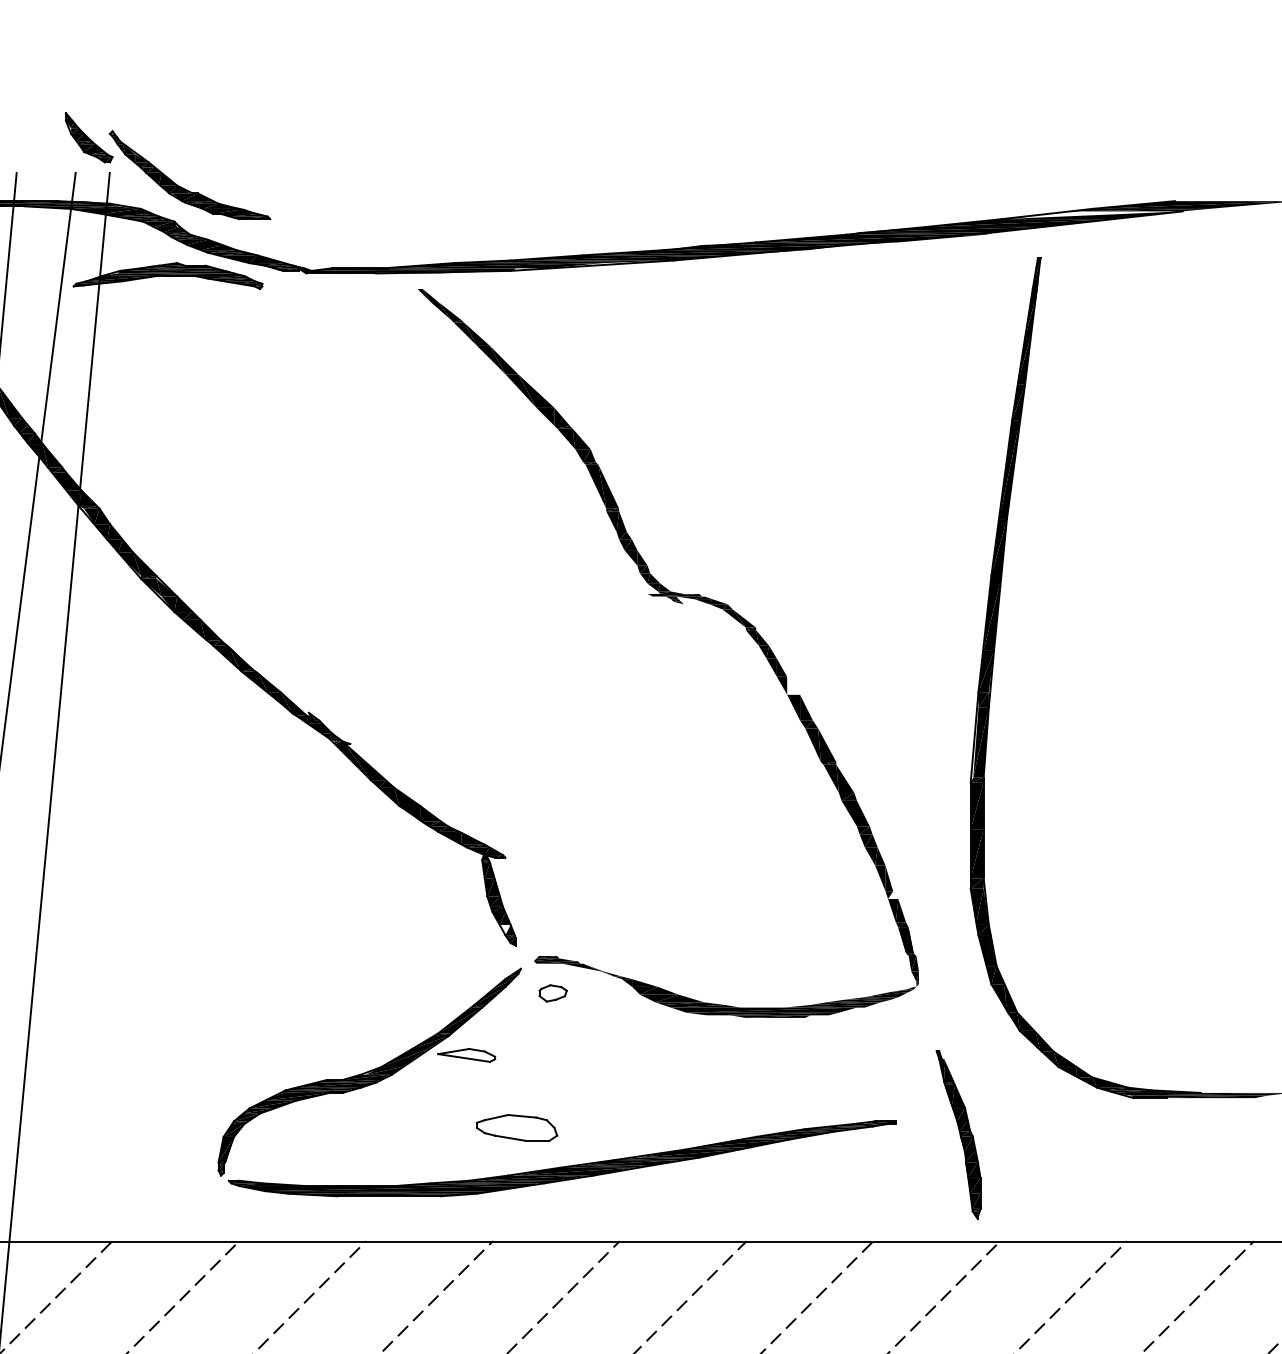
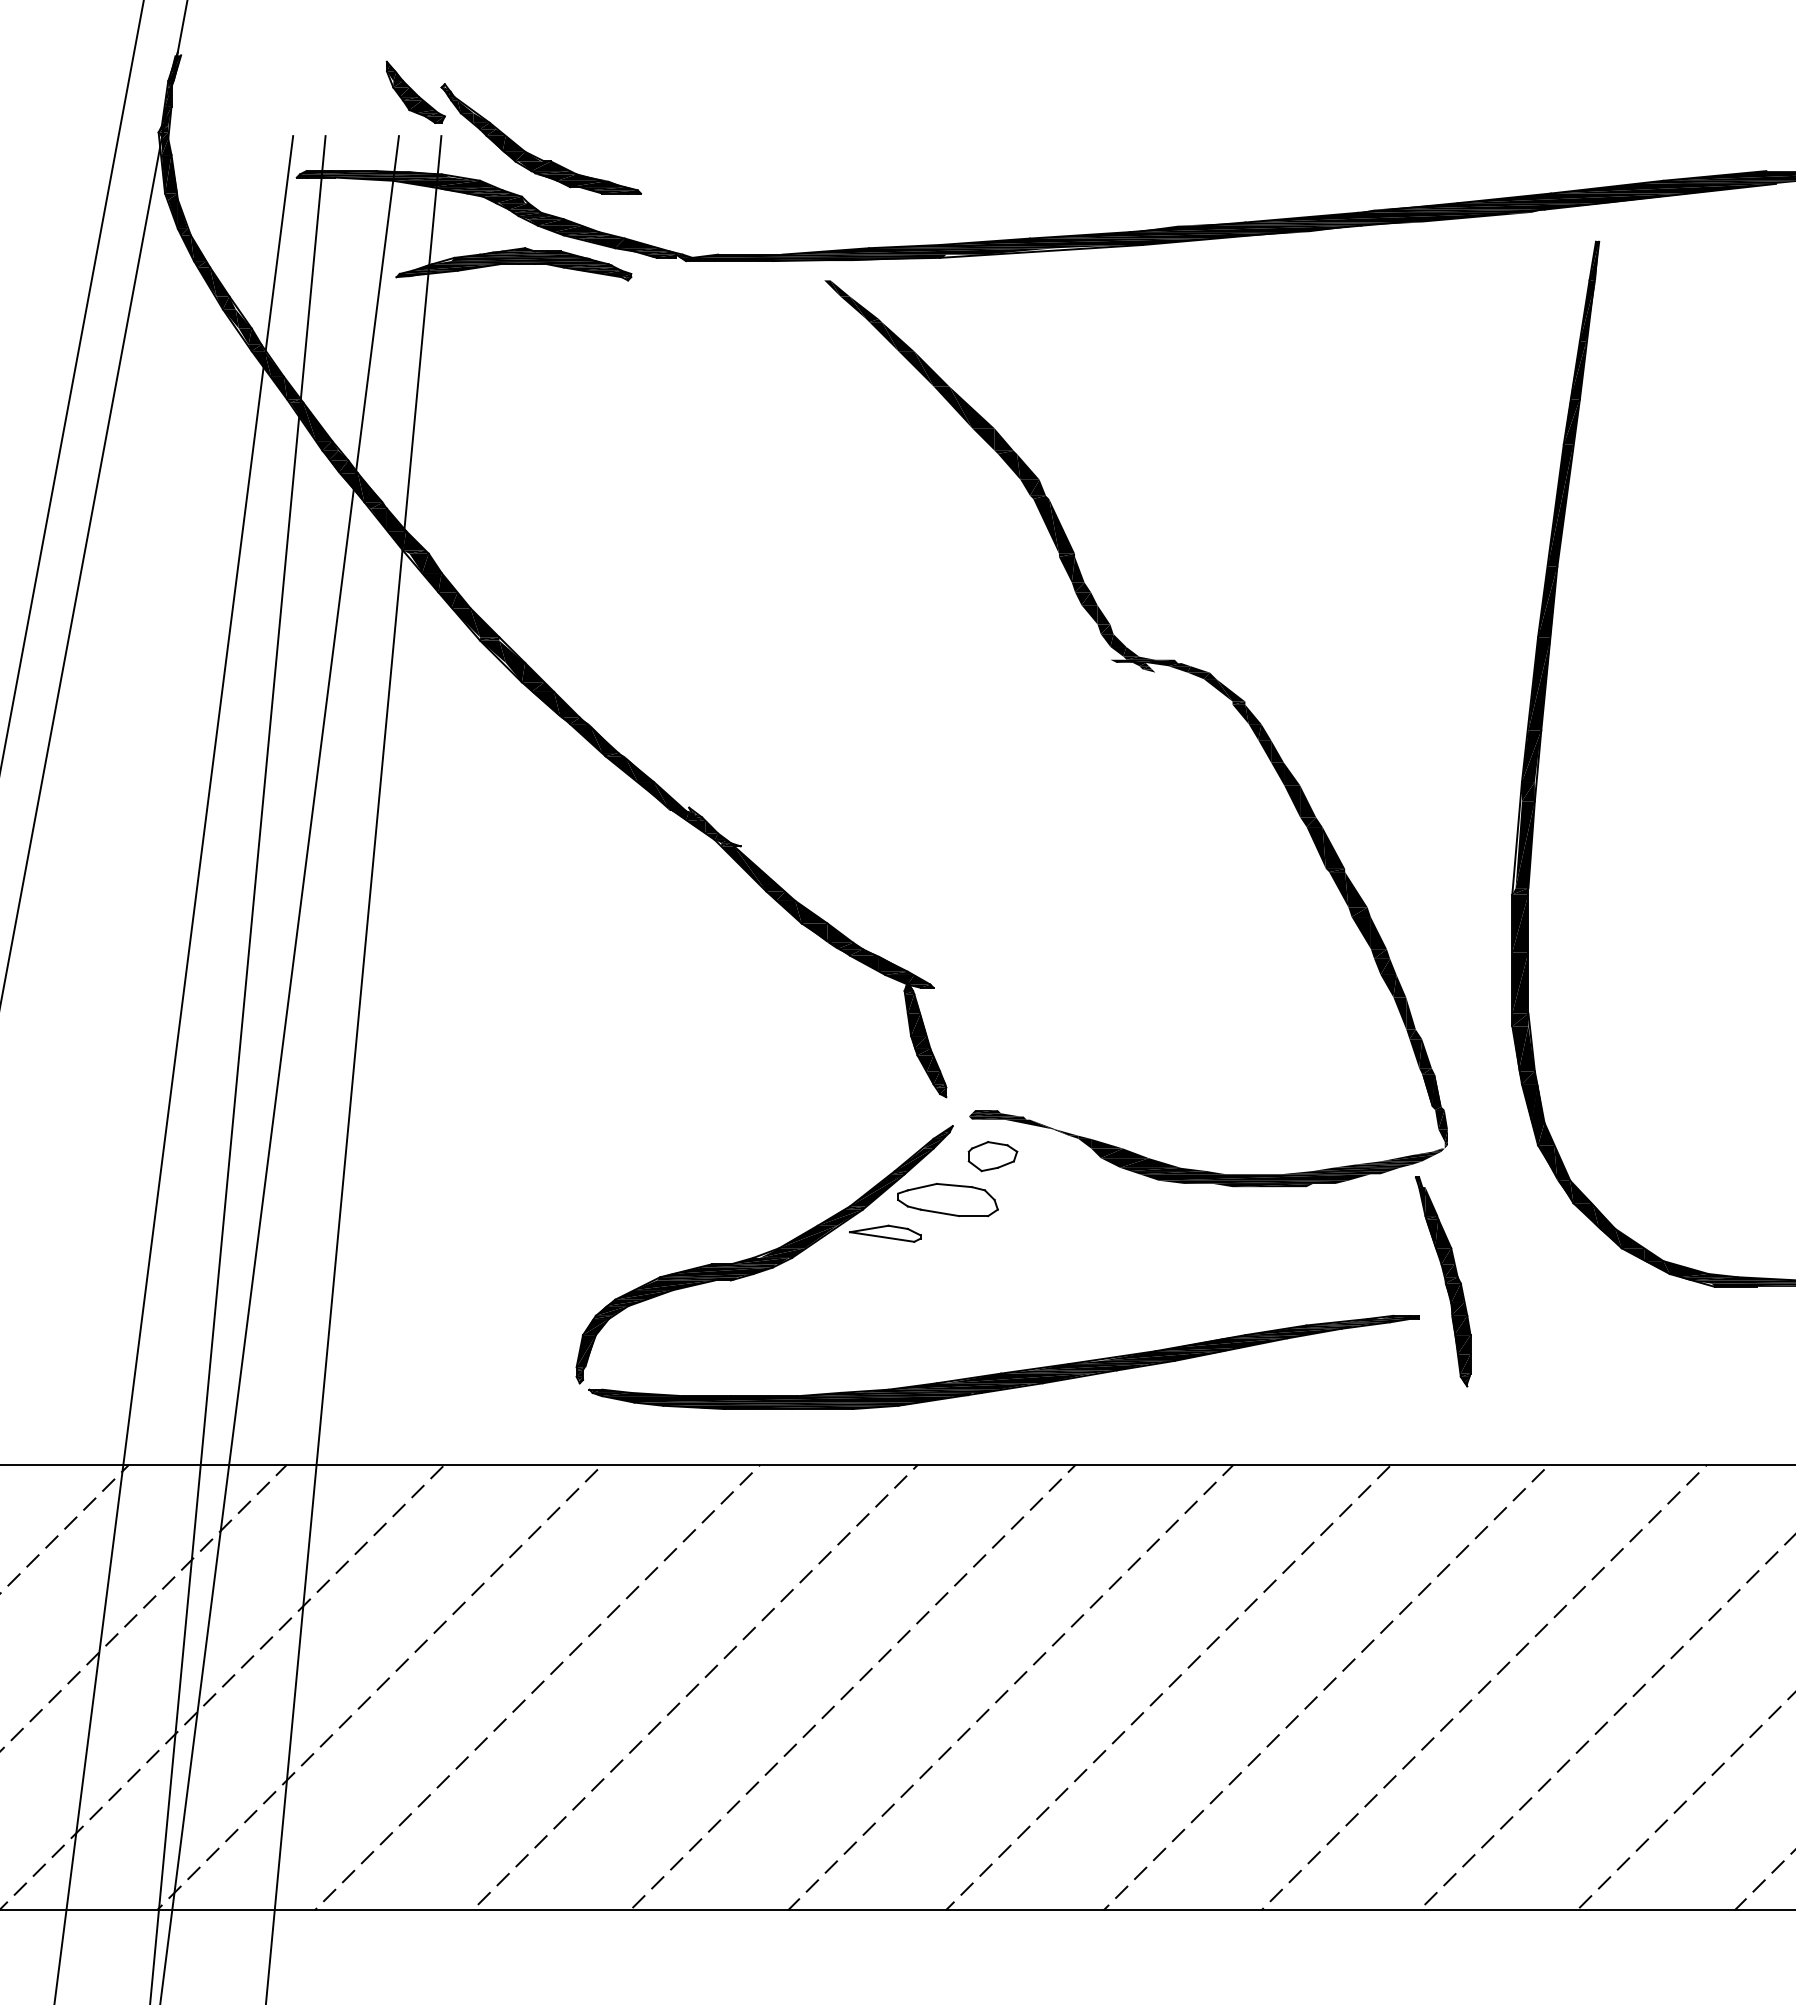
fill: (1092, 215) -> (1663, 188), added
fill: (793, 685) -> (1292, 773), added
fill: (892, 895) -> (1415, 1034), added
fill: (505, 929) -> (933, 1077), added
part: (552, 993) -> (992, 1156), size x1.43
part: (516, 1128) -> (947, 1200), moved
part: (958, 1134) -> (1443, 1281), moved

